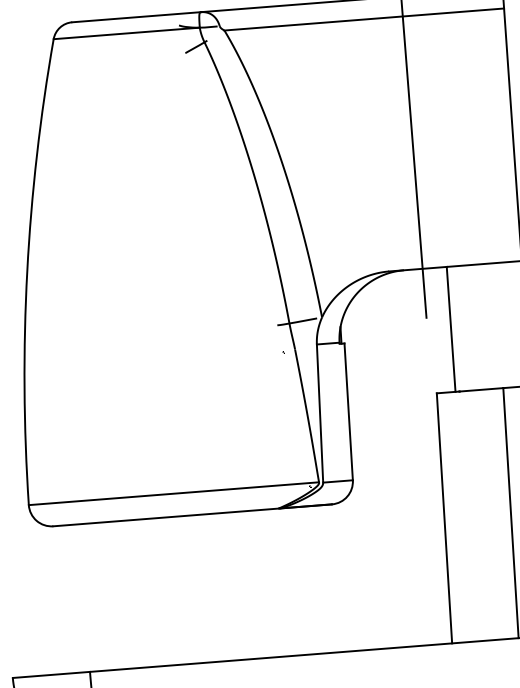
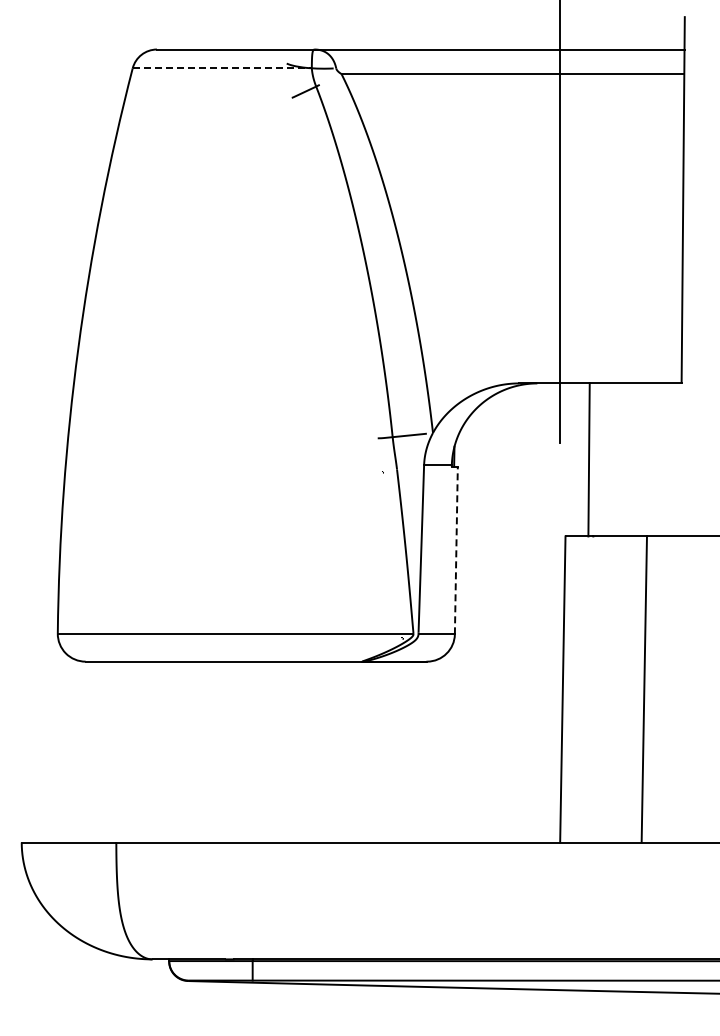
line: (126, 33) -> (222, 68), solid -> dashed
line: (348, 411) -> (456, 550), solid -> dashed

